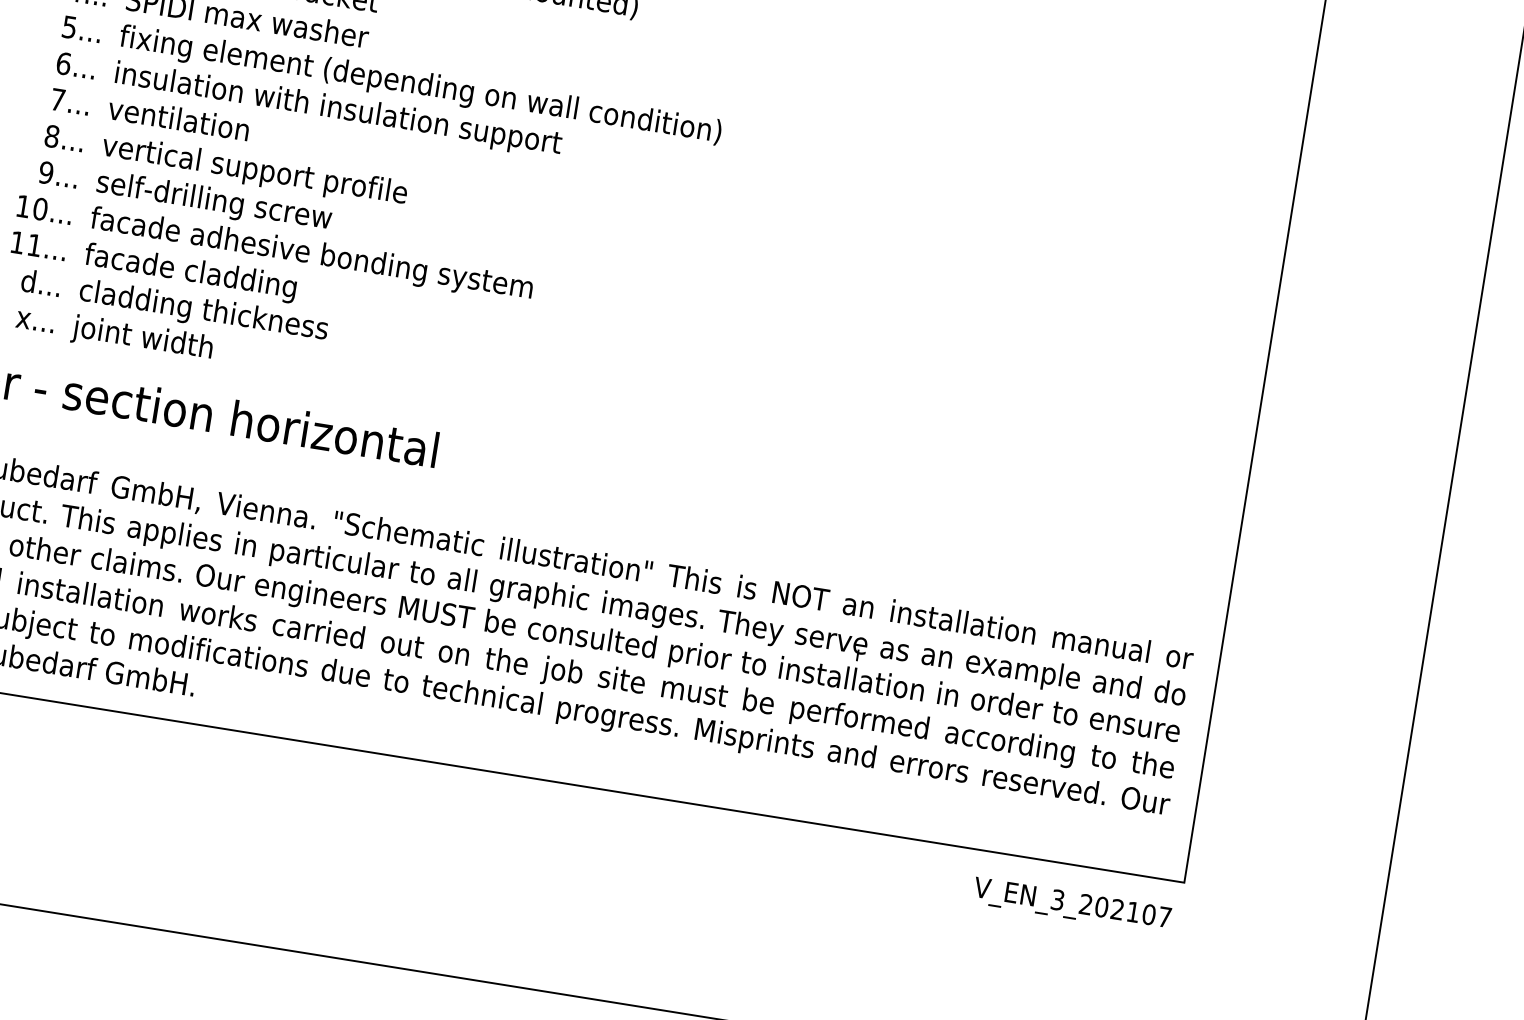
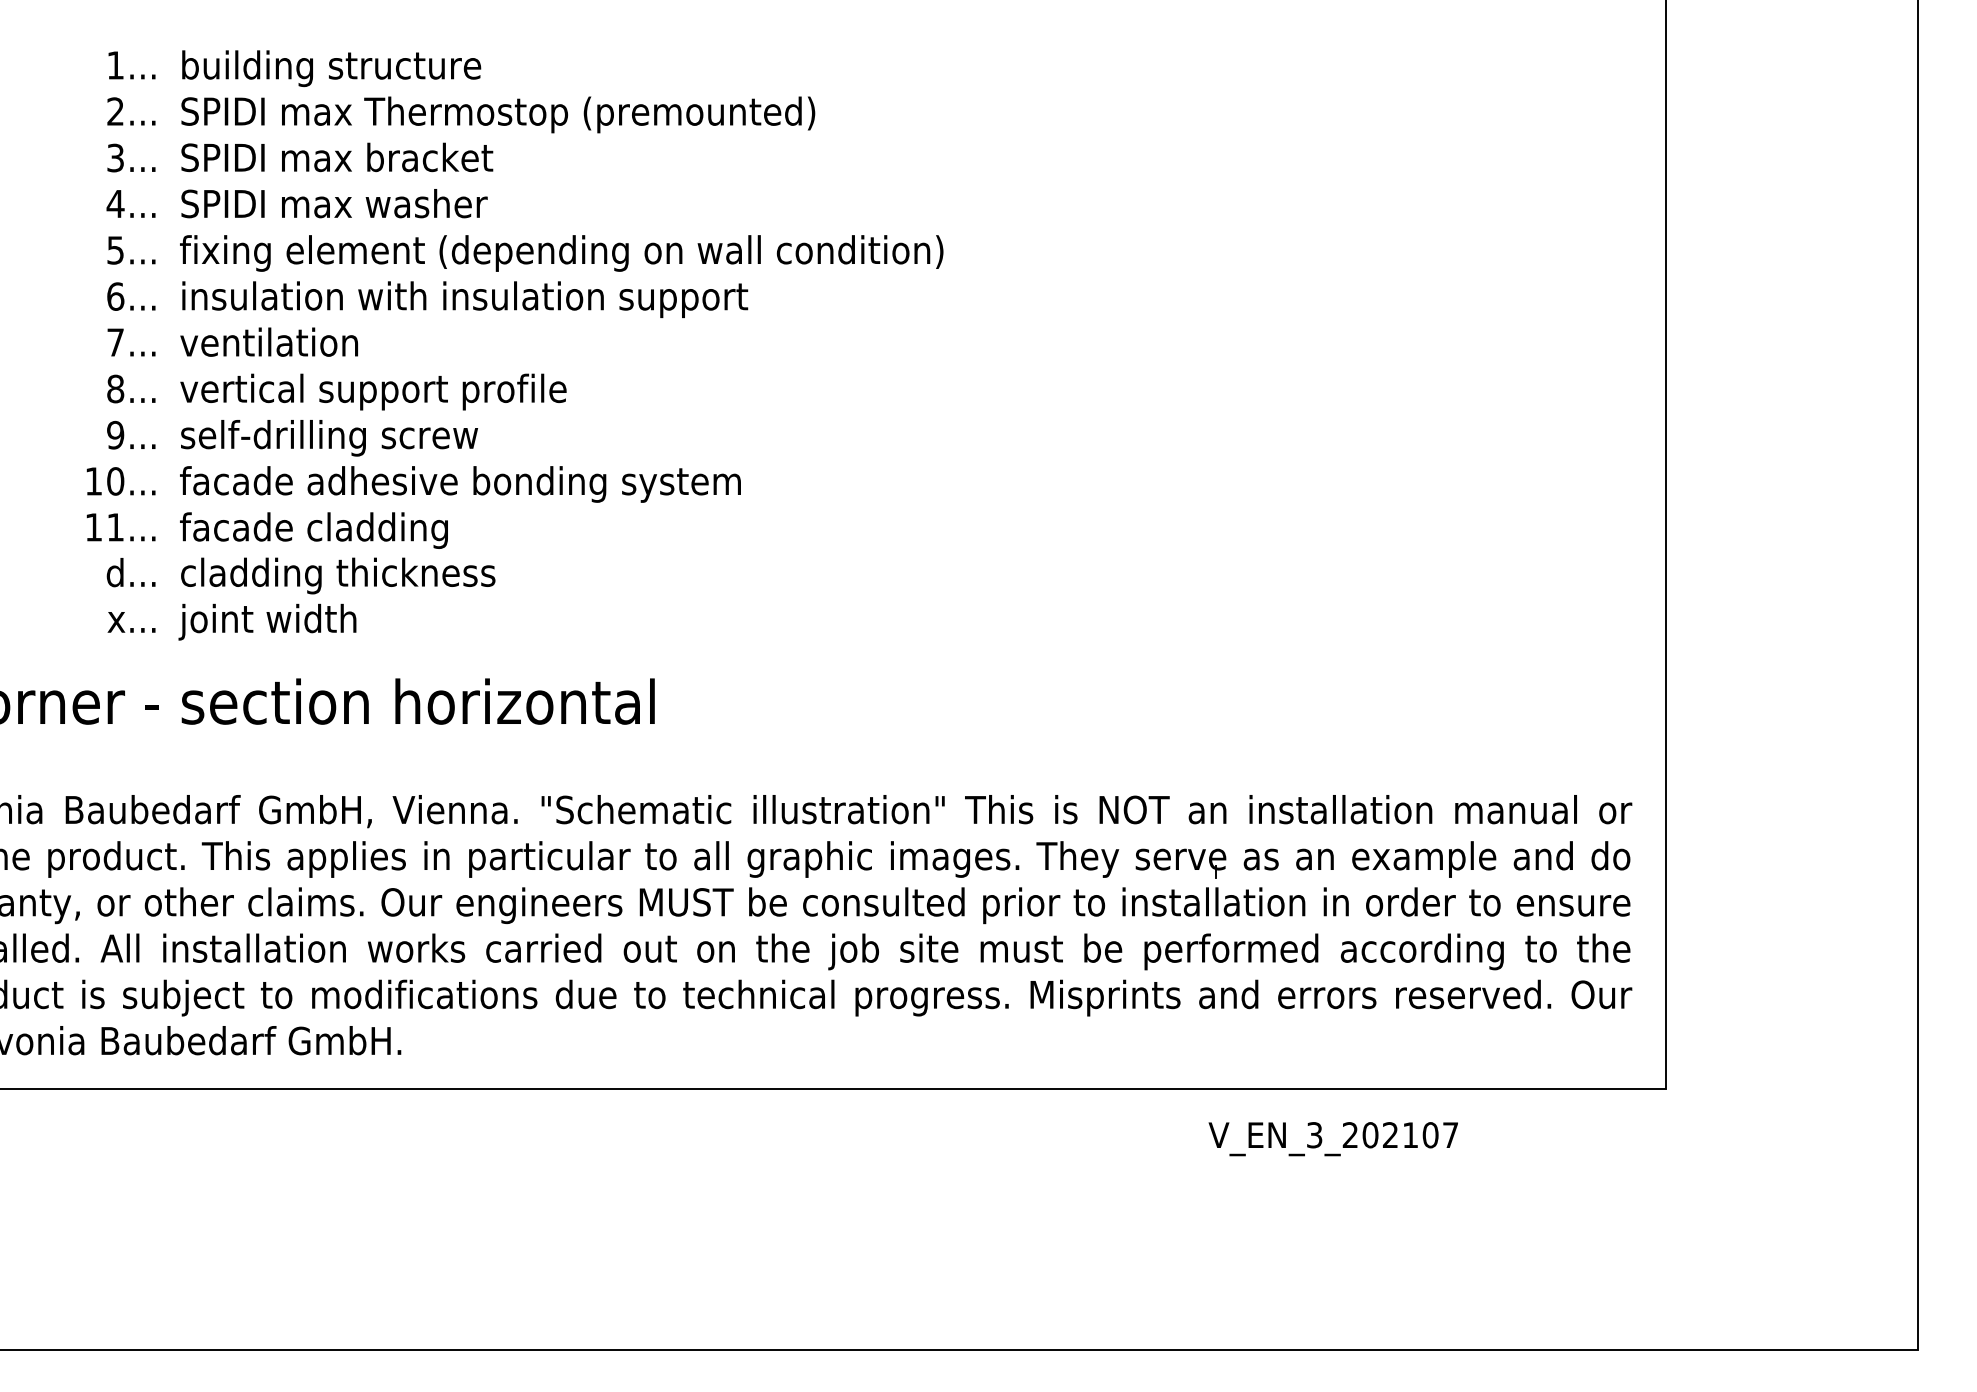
text: (1071, 905) -> (1332, 1139), moved

